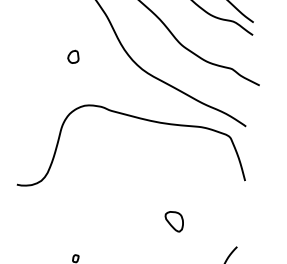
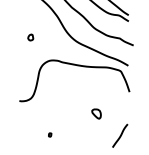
part: (73, 56) -> (30, 37), moved

